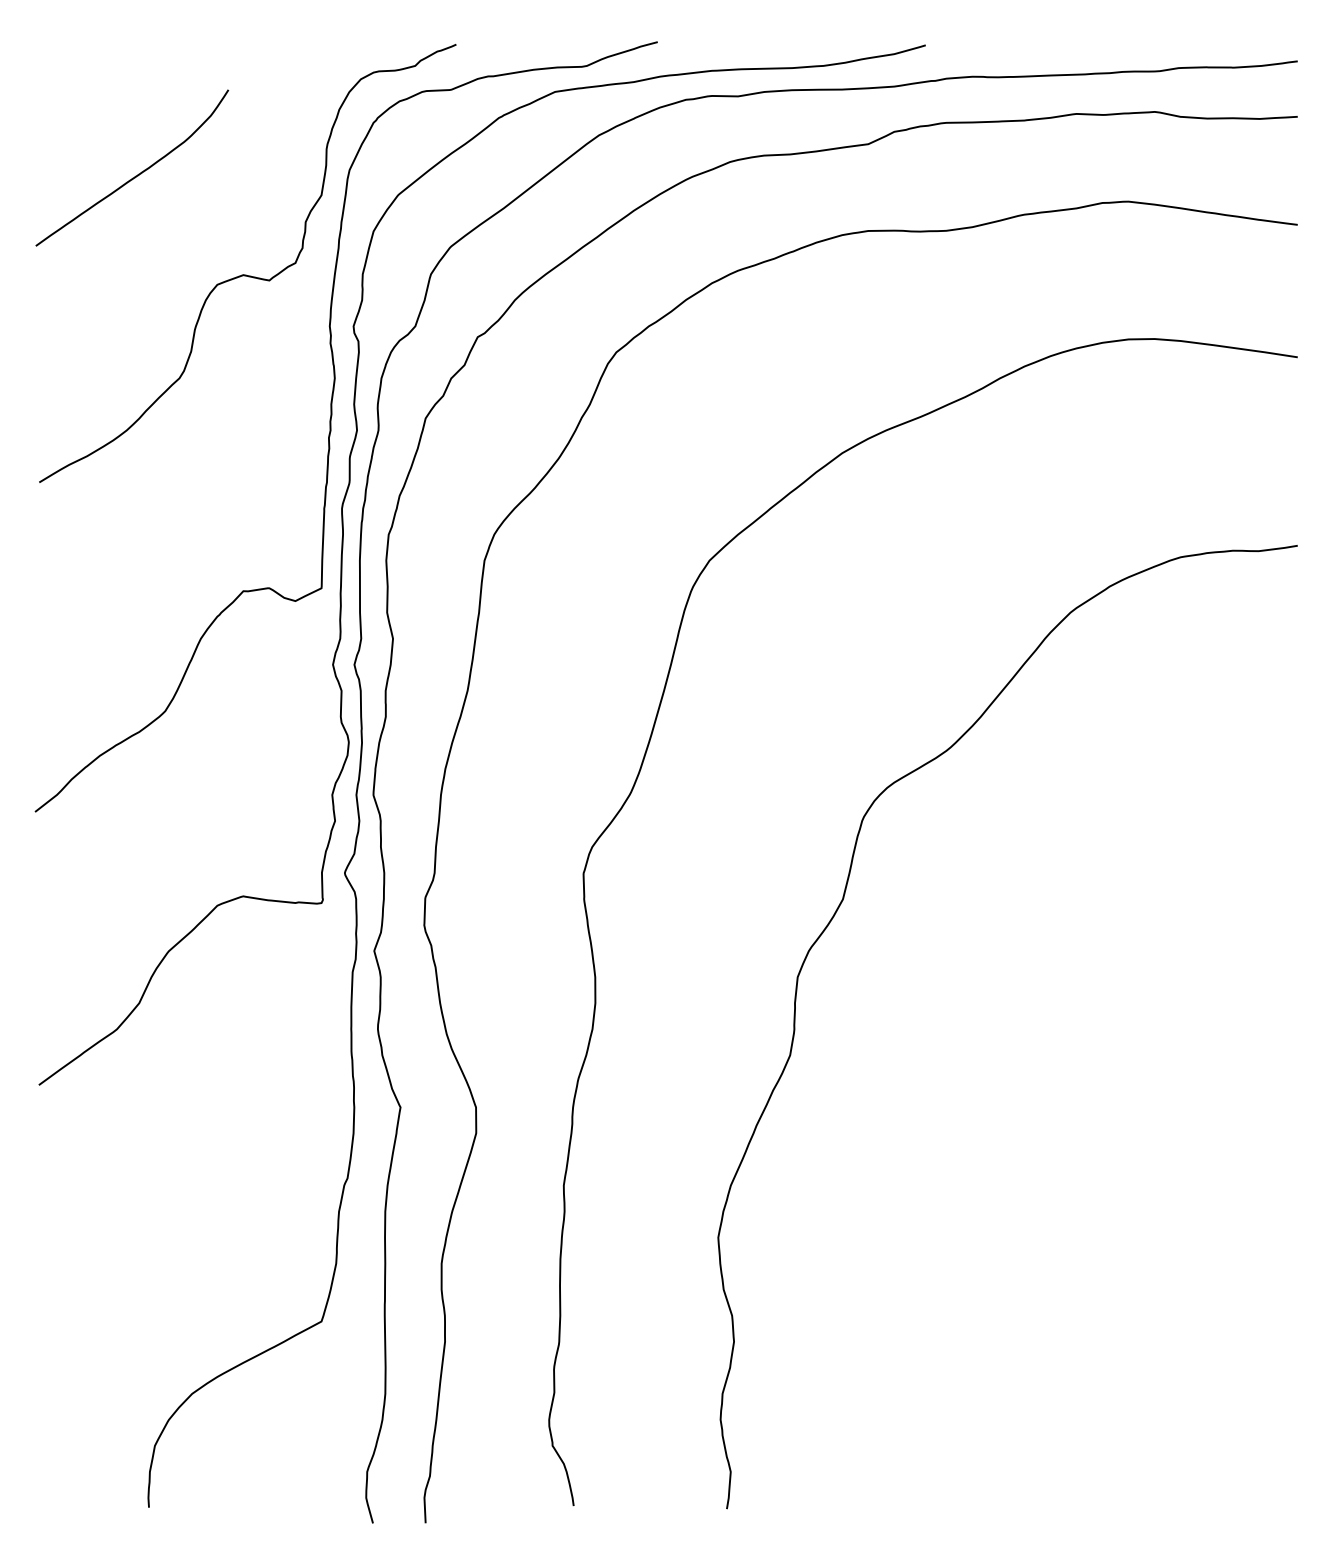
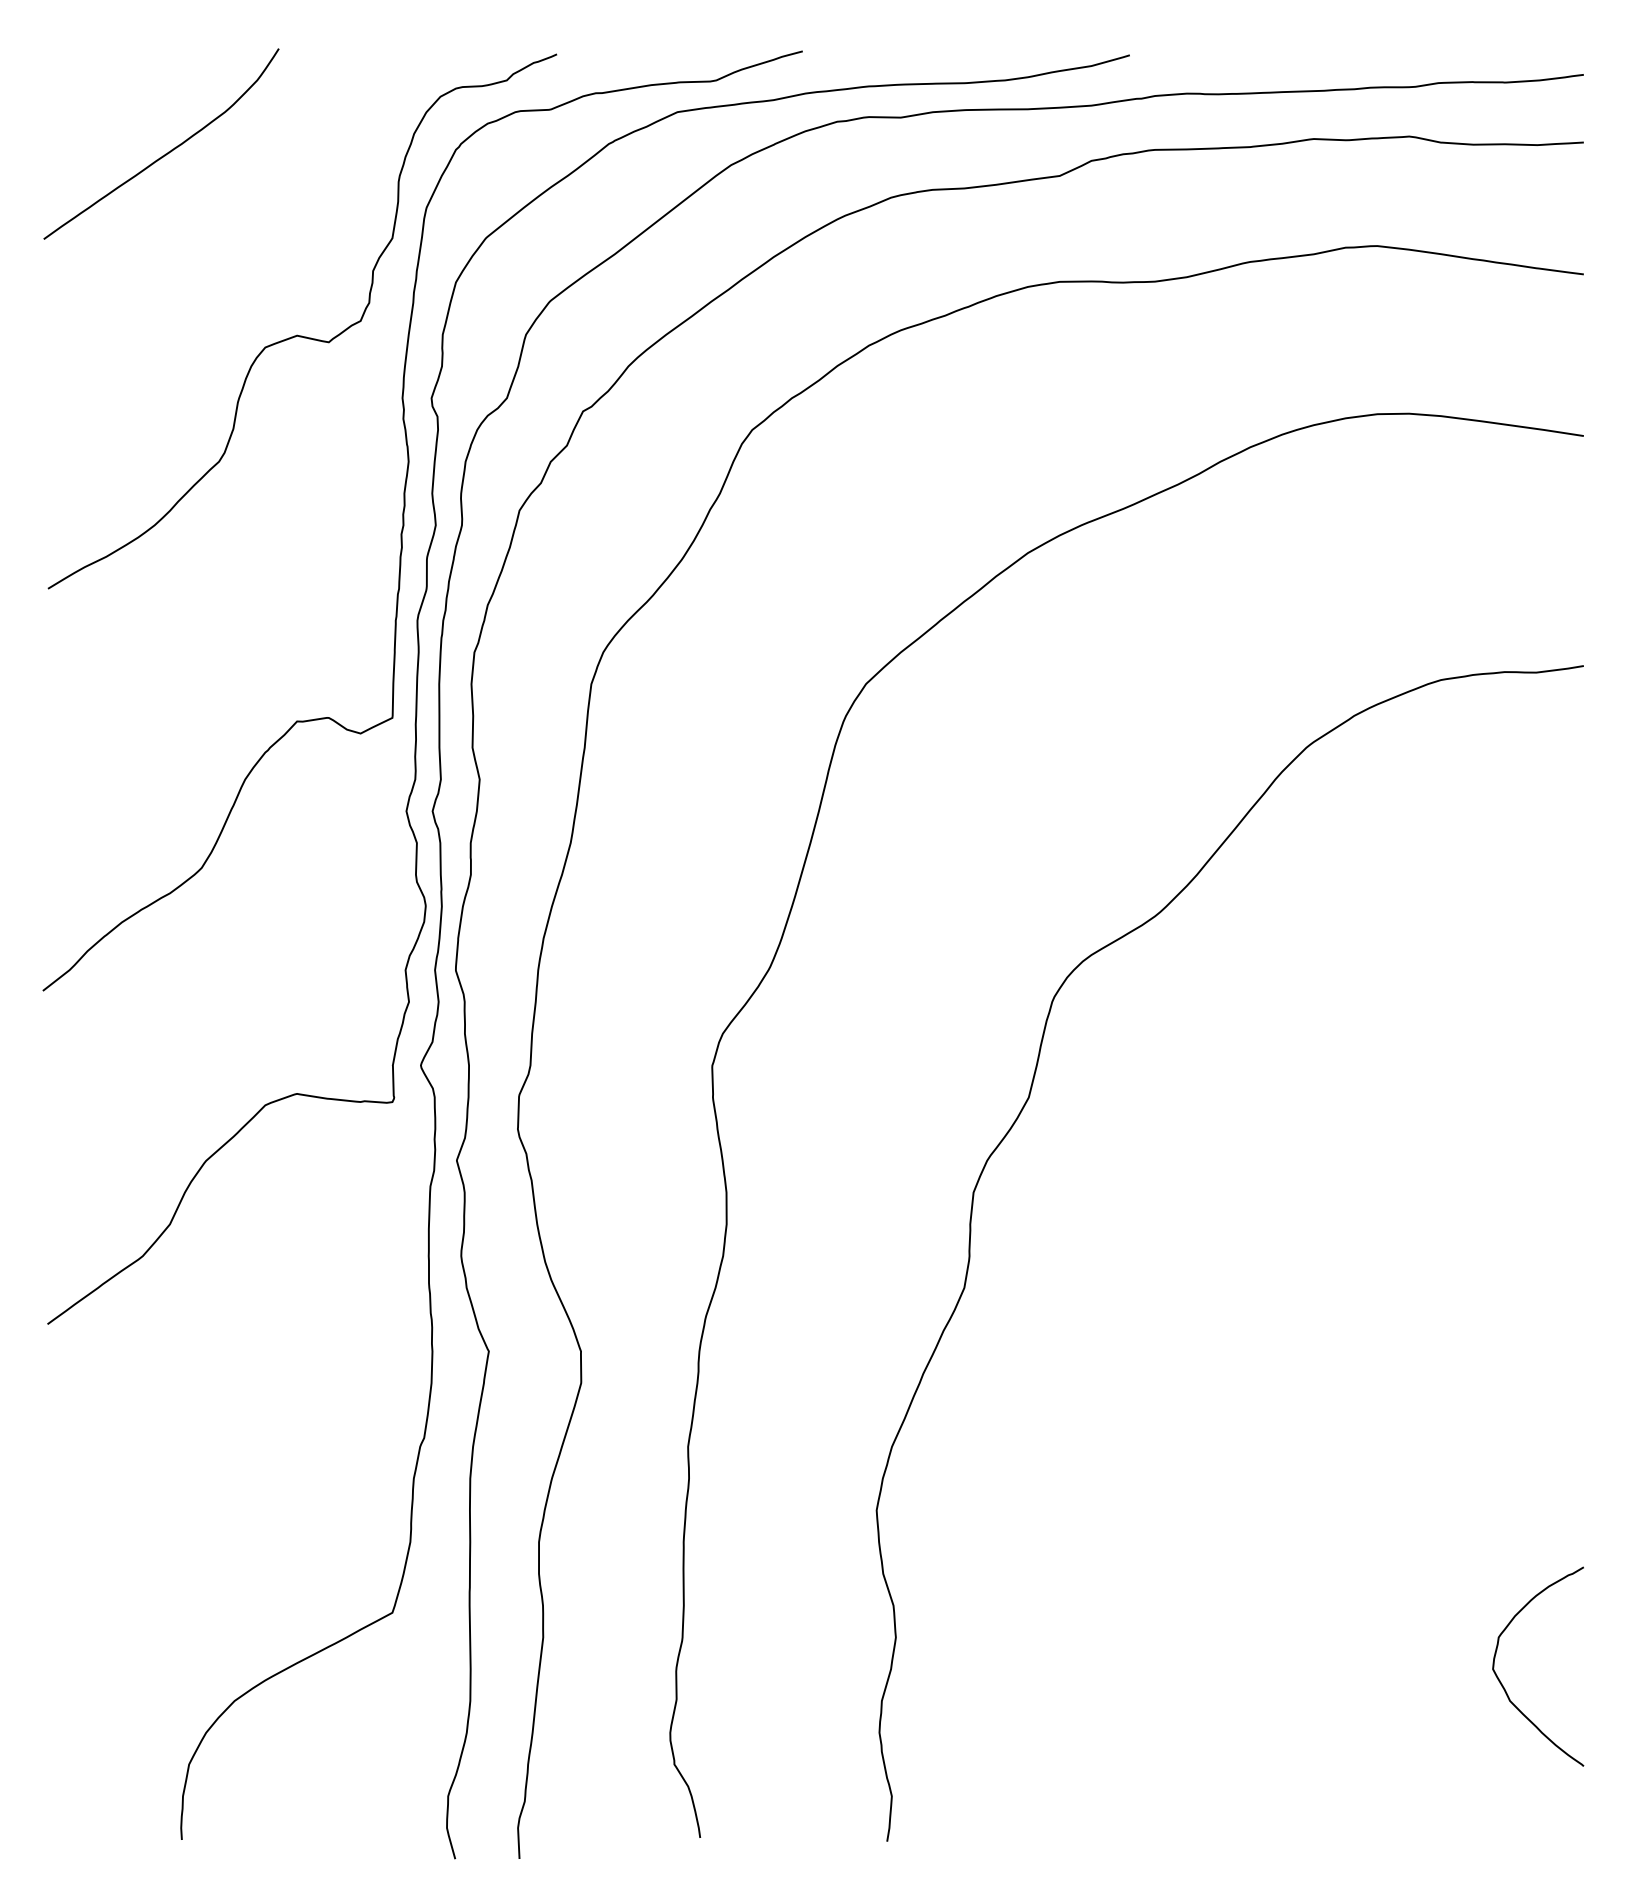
curve: (138, 174) -> (168, 151), moved
curve: (1231, 1379) -> (1502, 1683), added

